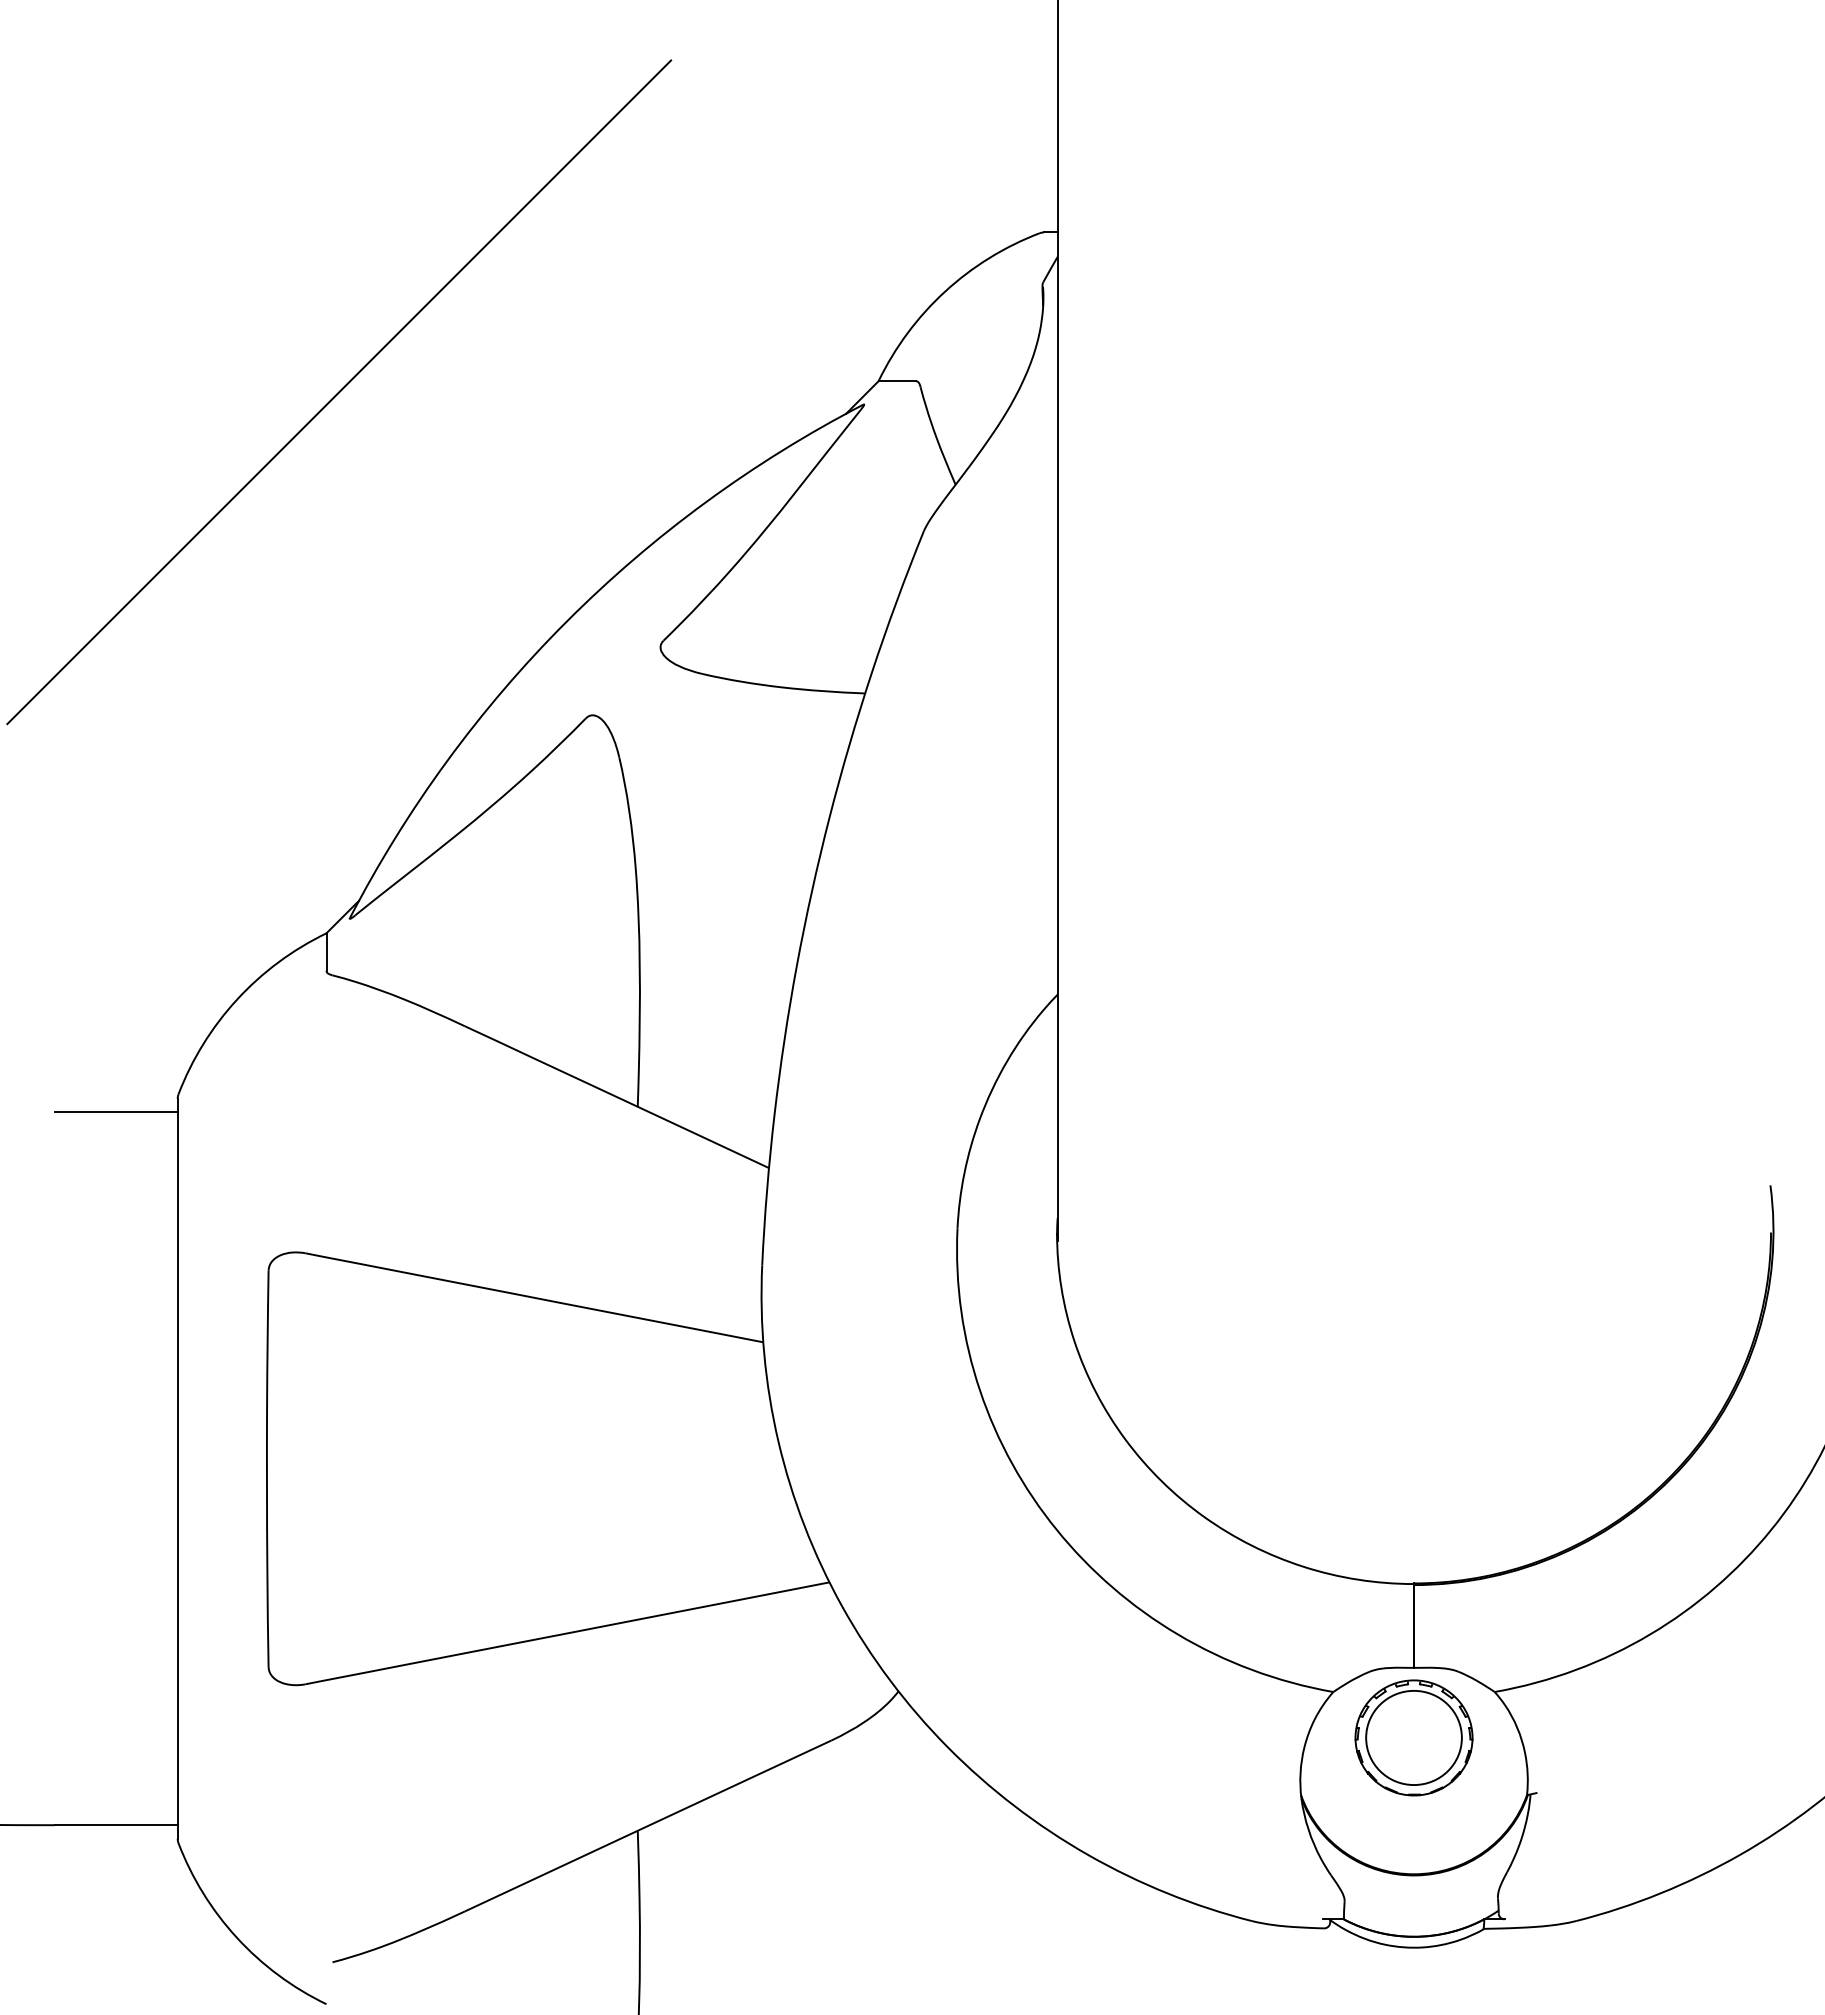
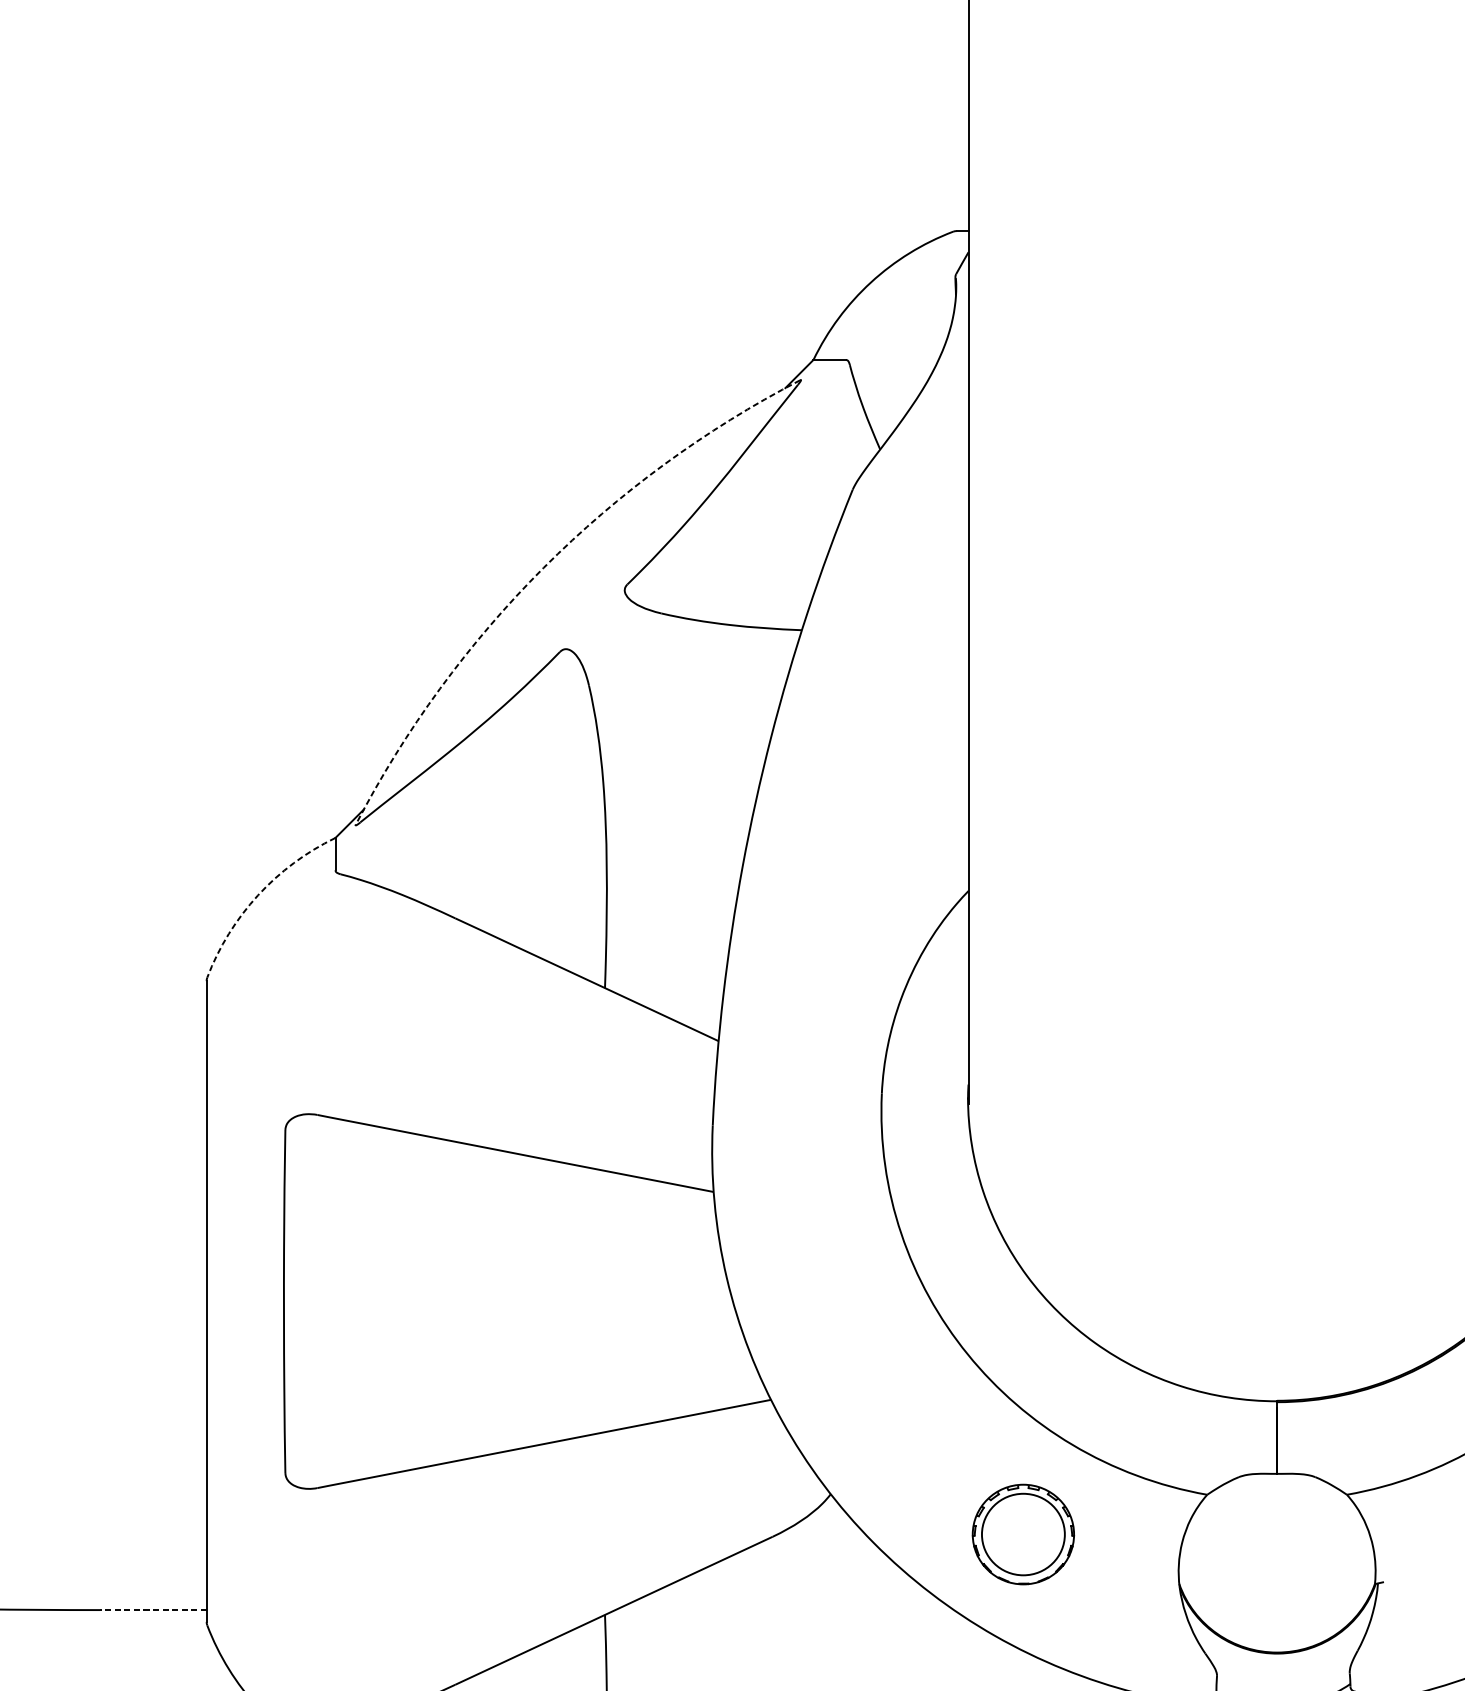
line: (339, 392) -> (346, 369), removed
arc: (566, 621) -> (543, 567), solid -> dashed
arc: (236, 999) -> (257, 895), solid -> dashed
line: (115, 1112) -> (152, 993), removed
part: (1413, 1737) -> (1022, 1534), moved
line: (116, 1825) -> (153, 1610), solid -> dashed

